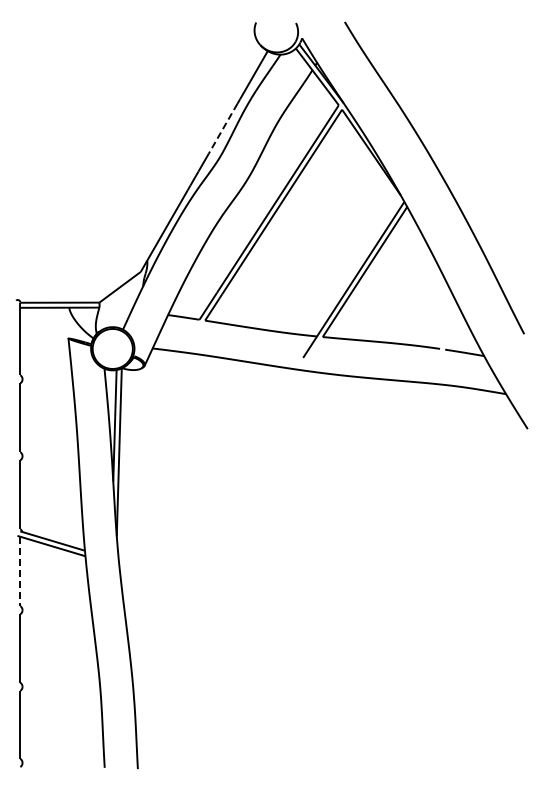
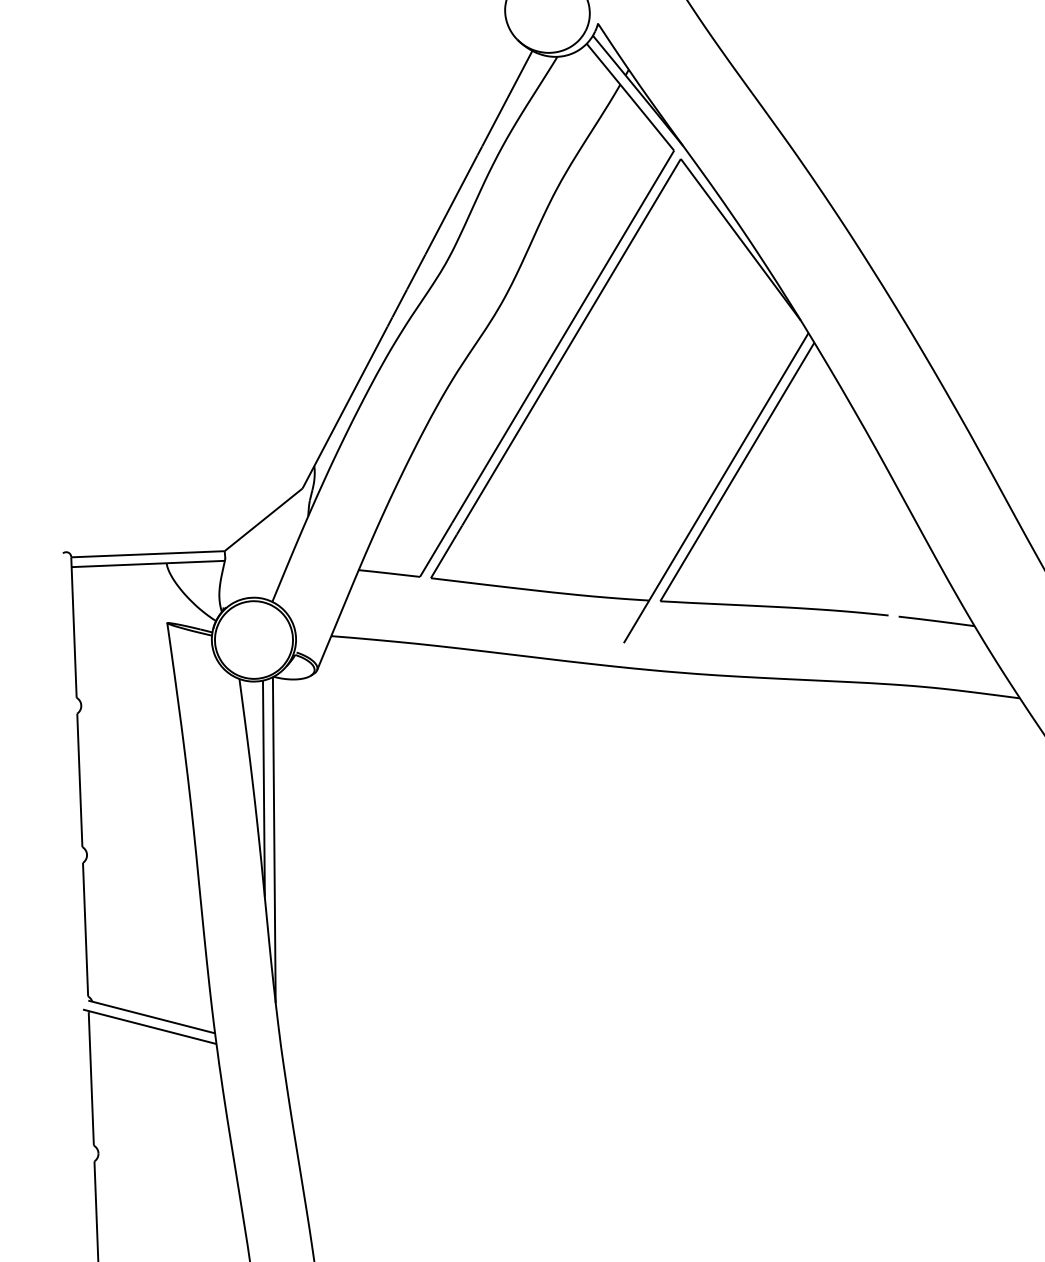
line: (223, 128) -> (452, 204), dashed -> solid
line: (20, 572) -> (91, 1080), dashed -> solid

